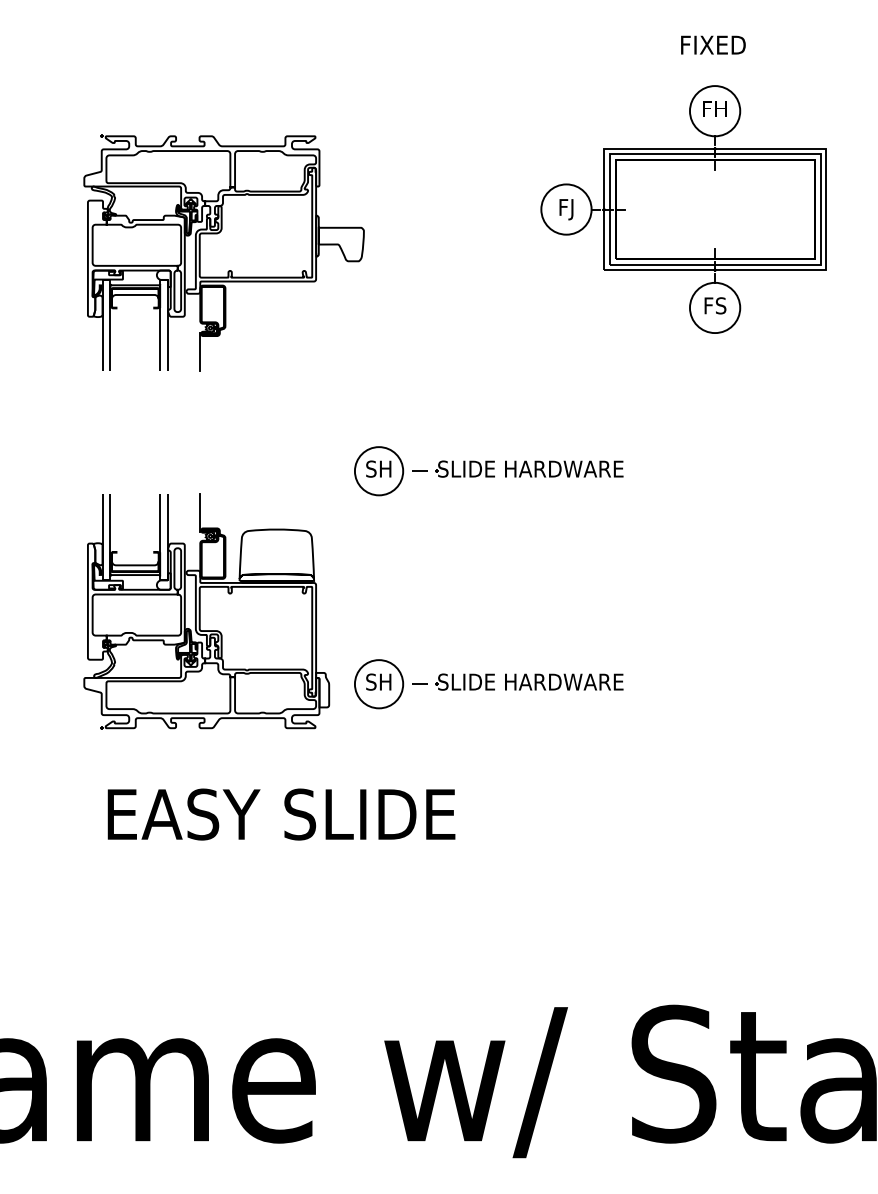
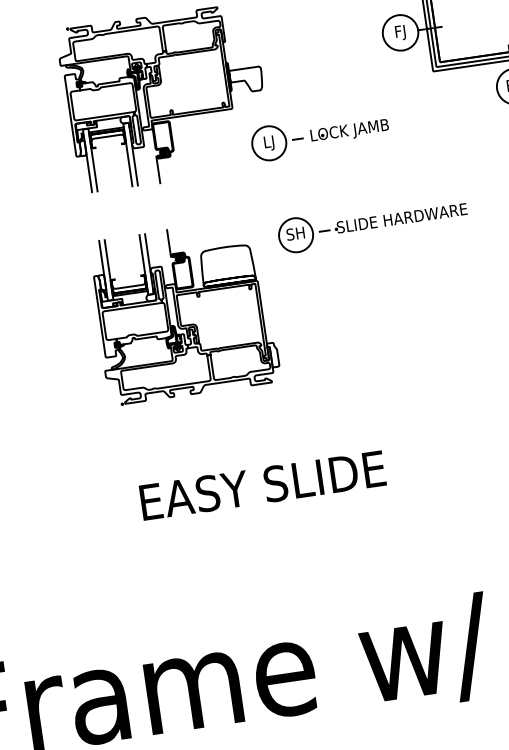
part: (432, 337) -> (319, 136), added
part: (206, 611) -> (183, 311), moved
part: (488, 684) -> (394, 373), removed

